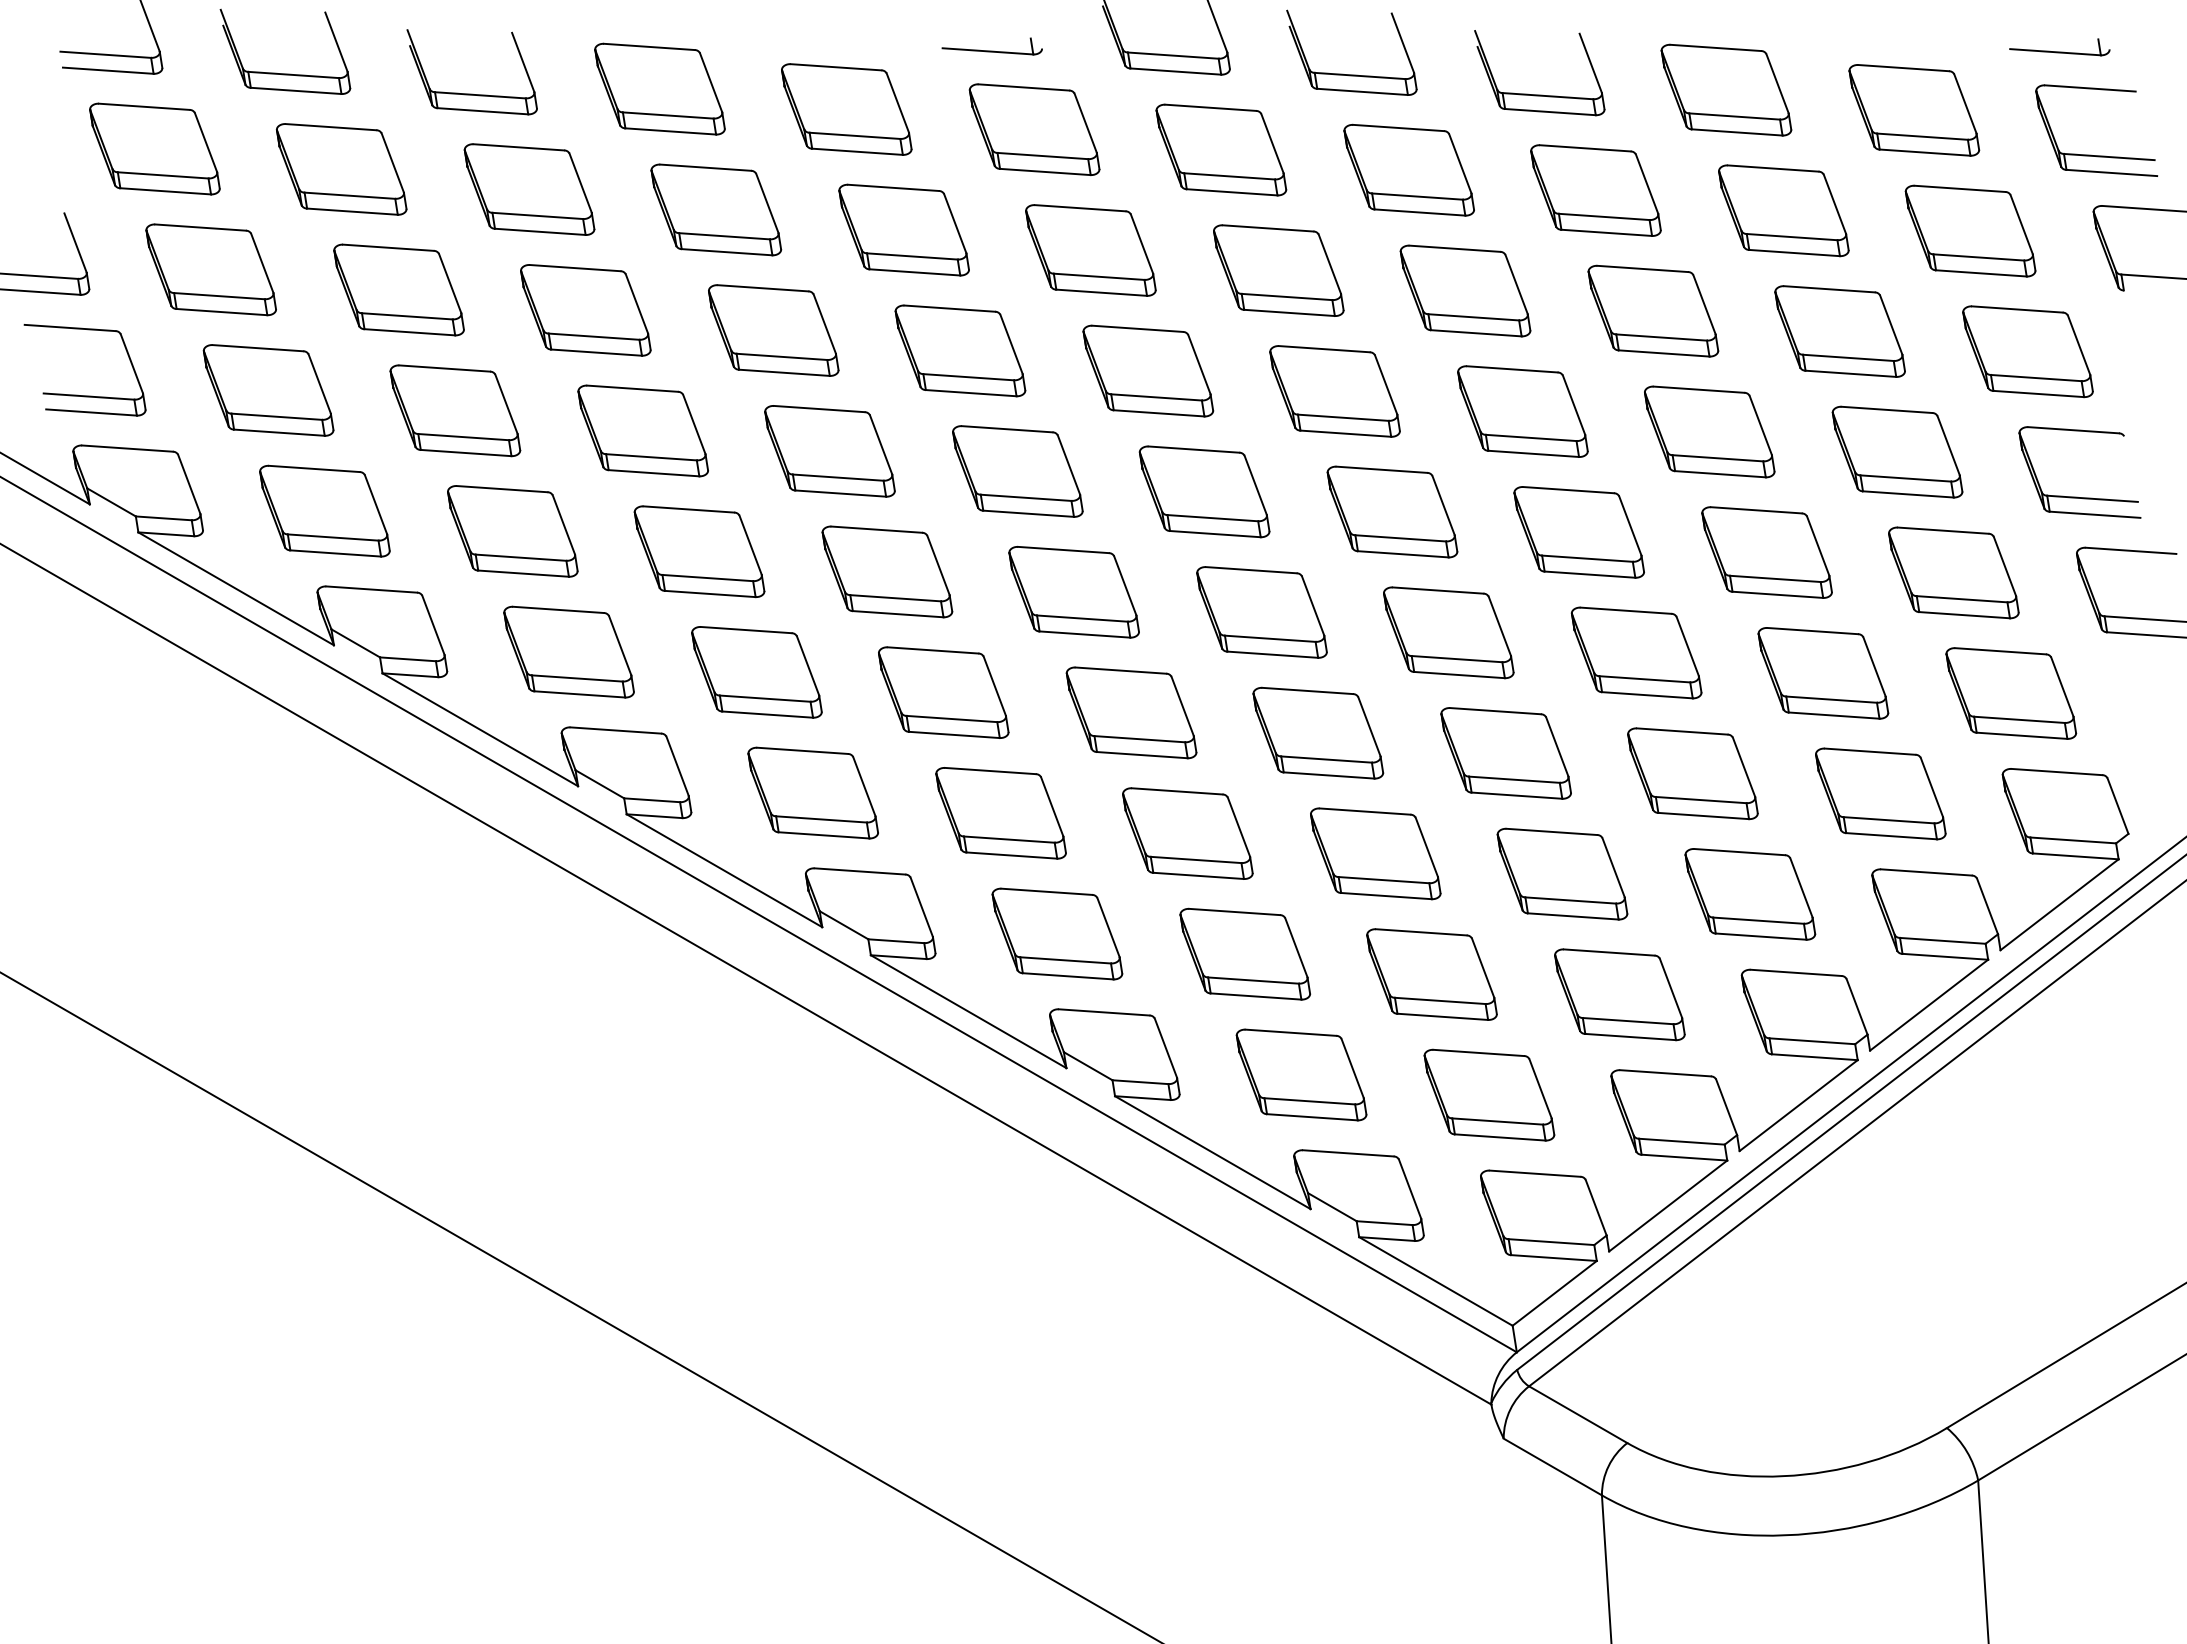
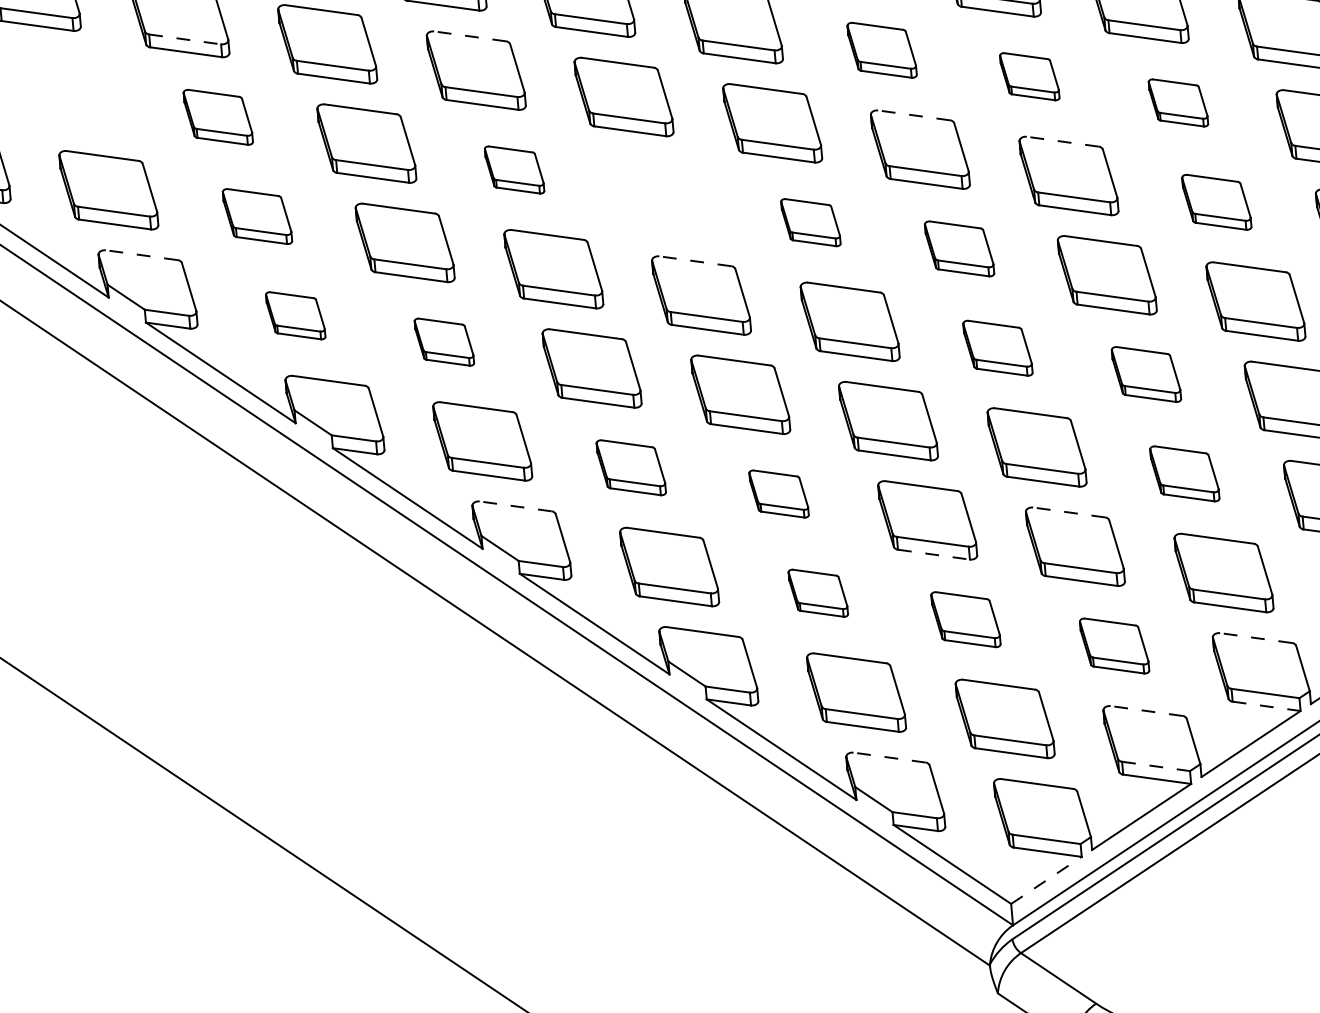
part: (1278, 270) -> (881, 50), size x0.7
line: (762, 288) -> (469, 36), solid -> dashed
part: (1465, 290) -> (1029, 76), size x0.6
part: (1653, 310) -> (1178, 102), size x0.6
line: (407, 316) -> (185, 39), solid -> dashed
line: (1323, 349) -> (913, 115), solid -> dashed
line: (1511, 369) -> (1062, 141), solid -> dashed
part: (268, 390) -> (70, 90), removed
part: (455, 410) -> (218, 117), size x0.7
part: (1709, 431) -> (1216, 201), size x0.7
part: (829, 451) -> (514, 170), size x0.6
part: (1017, 471) -> (662, 196), removed
part: (1204, 491) -> (810, 222), size x0.6
part: (1392, 511) -> (959, 248), size x0.7
part: (512, 531) -> (257, 216), size x0.7
line: (1062, 549) -> (694, 260), solid -> dashed
line: (371, 589) -> (141, 255), solid -> dashed
part: (1448, 632) -> (997, 347), size x0.7
part: (568, 651) -> (295, 315), size x0.6
part: (1636, 652) -> (1146, 374), size x0.7
part: (756, 672) -> (444, 342), size x0.6
part: (1692, 773) -> (1184, 473), size x0.7
part: (1000, 813) -> (630, 467), size x0.7
line: (1551, 831) -> (1068, 512), solid -> dashed
part: (1187, 833) -> (778, 493), size x0.6
line: (859, 871) -> (515, 506), solid -> dashed
line: (1387, 896) -> (934, 555), solid -> dashed
part: (1245, 953) -> (818, 592), size x0.6
line: (1795, 972) -> (1255, 637), solid -> dashed
part: (1431, 974) -> (965, 619), size x0.7
part: (1619, 994) -> (1114, 645), size x0.7
line: (1814, 1057) -> (1266, 706), solid -> dashed
line: (1664, 1073) -> (1145, 711), solid -> dashed
line: (1681, 1141) -> (1155, 766), solid -> dashed
line: (1347, 1153) -> (888, 757), solid -> dashed
line: (1555, 1293) -> (1047, 880), solid -> dashed

